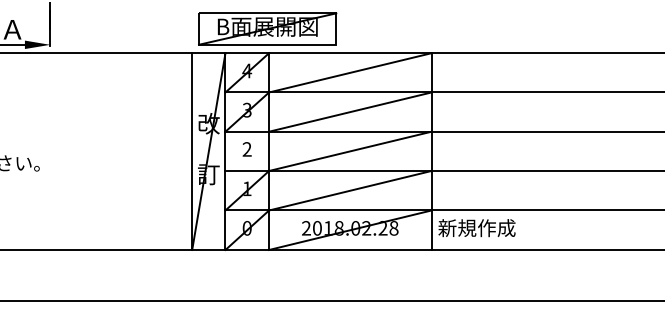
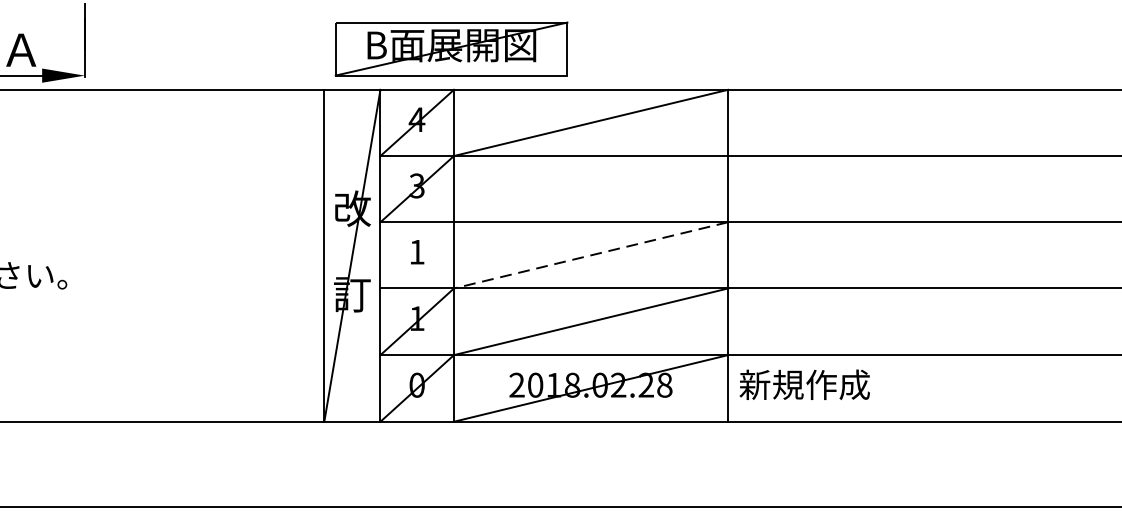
line: (350, 111) -> (591, 188), removed
text: (246, 149) -> (415, 252), 2 -> 1
line: (350, 151) -> (591, 255), solid -> dashed

